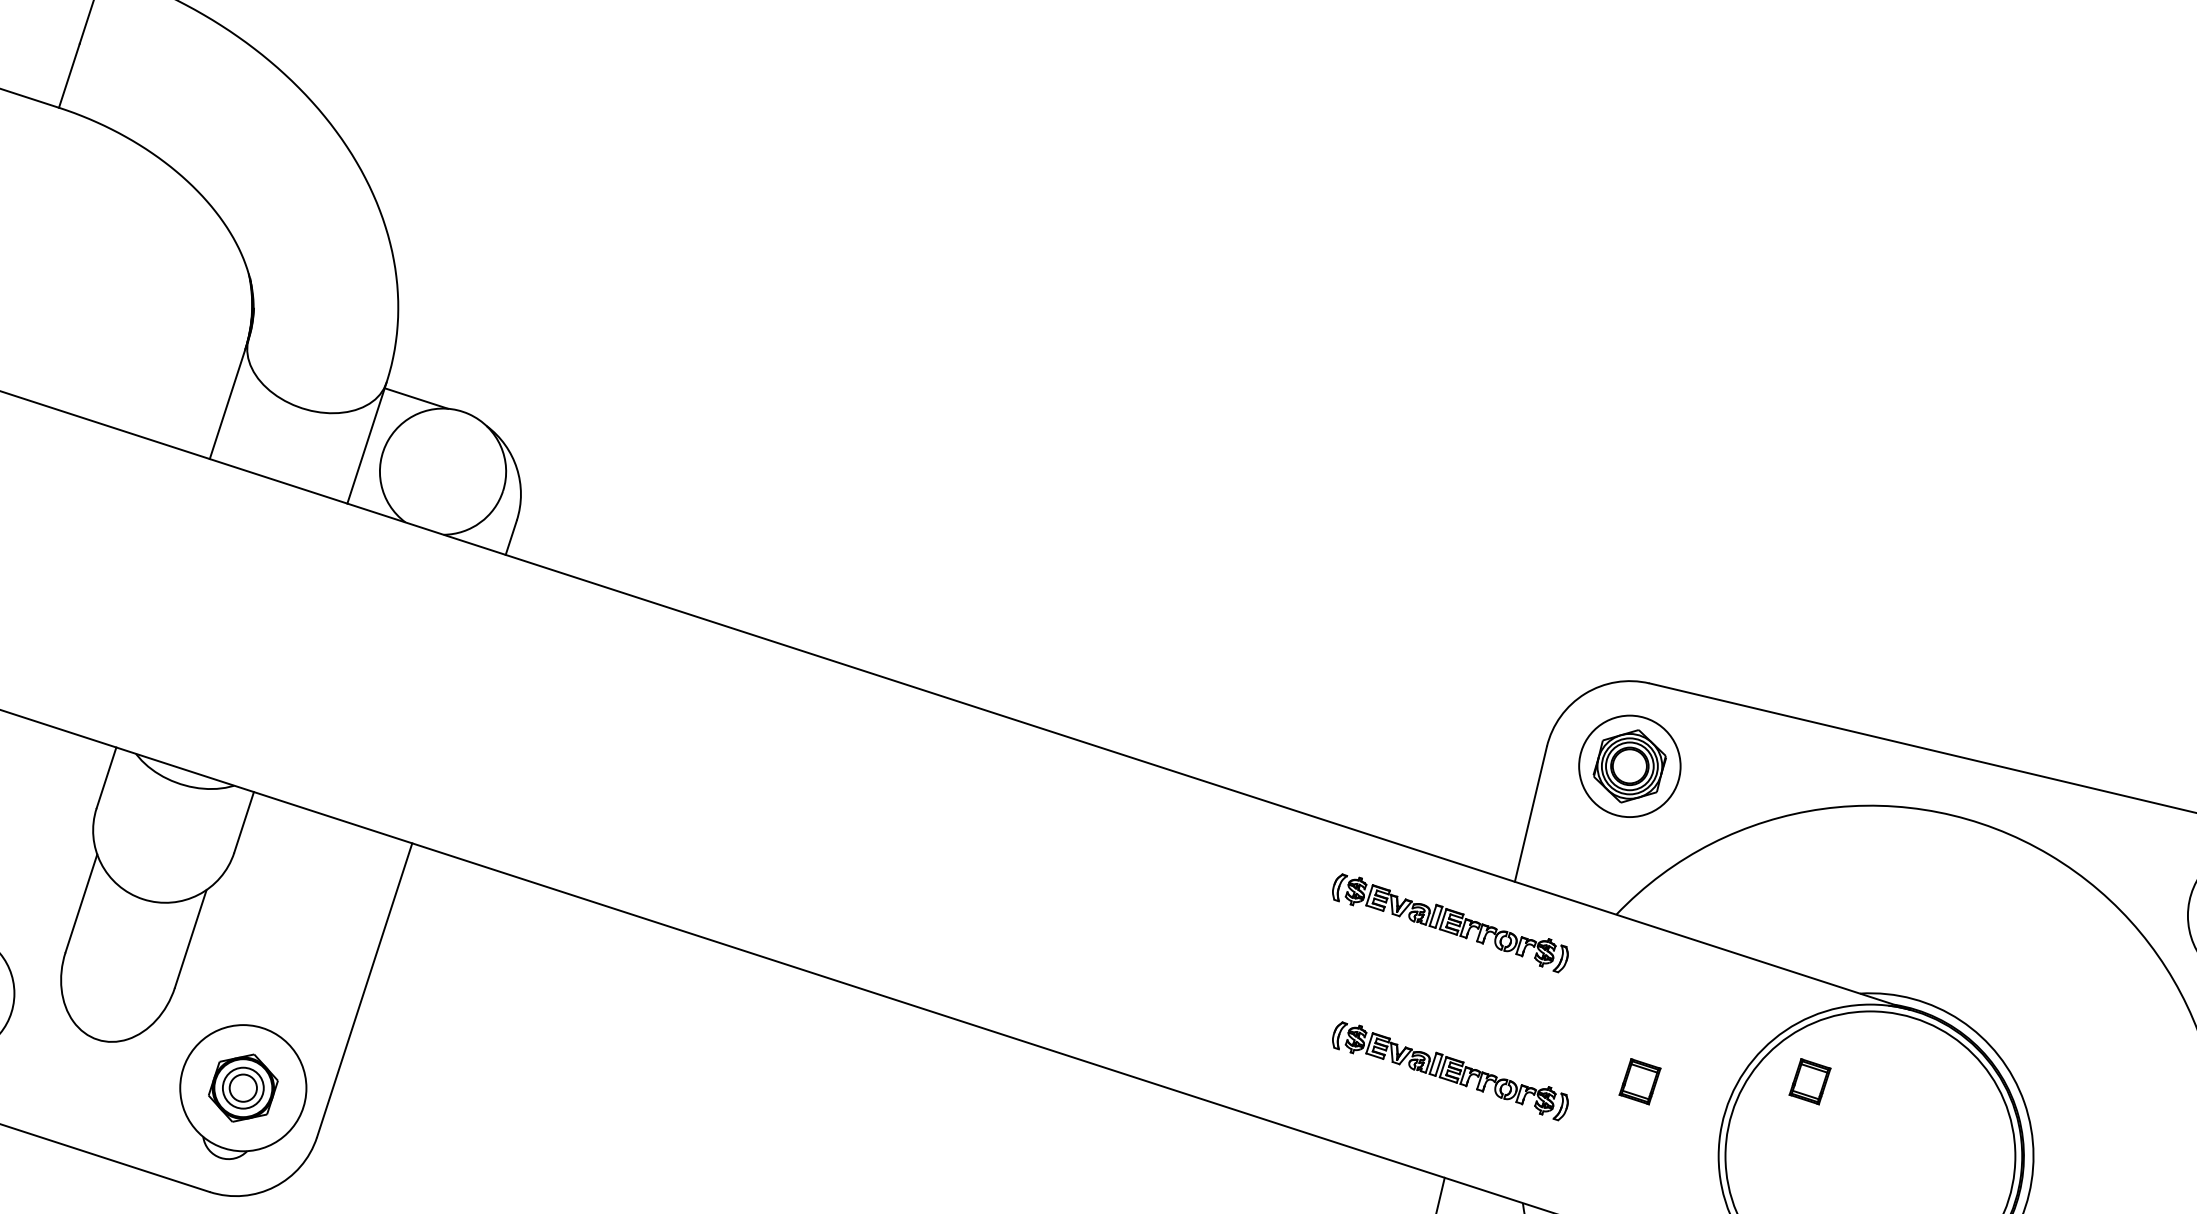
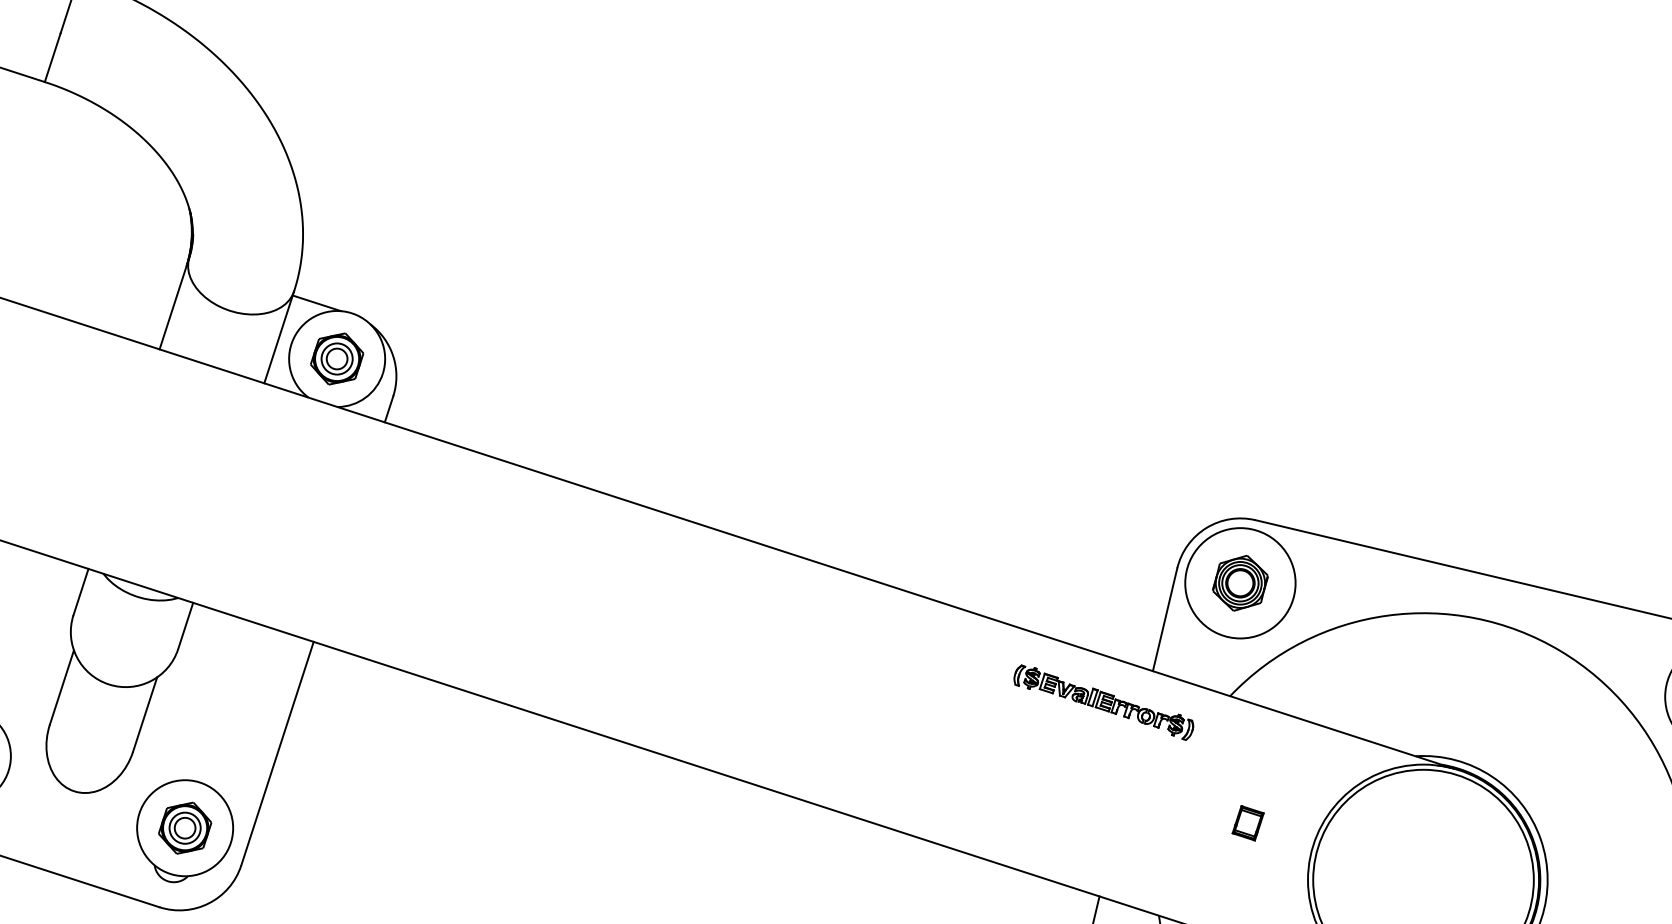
part: (442, 471) -> (336, 358), added
circle: (1629, 765) -> (1240, 582), size x1.43
part: (1450, 1071) -> (1103, 815), removed
part: (1809, 1081) -> (1377, 823), removed

